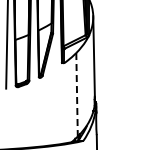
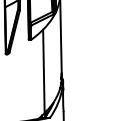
line: (77, 94) -> (44, 71), dashed -> solid

